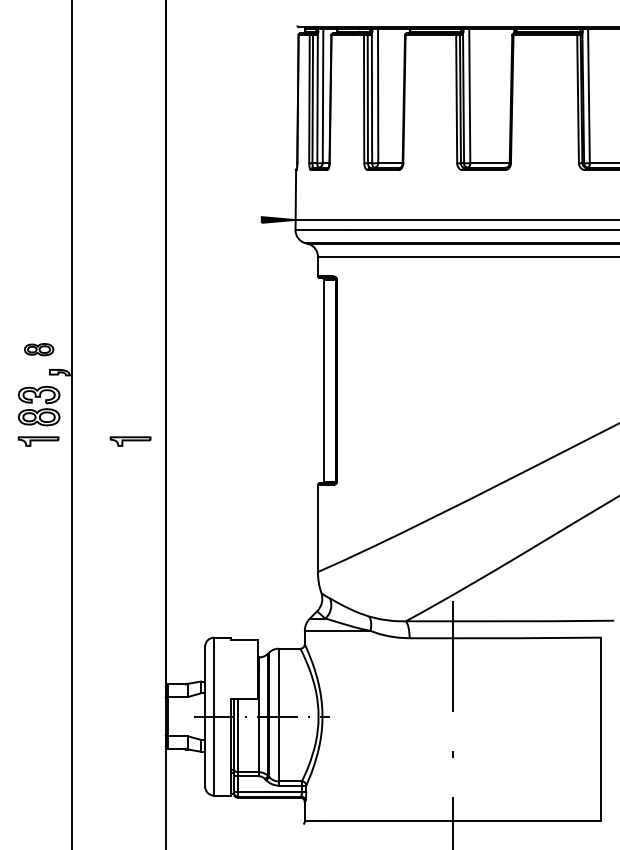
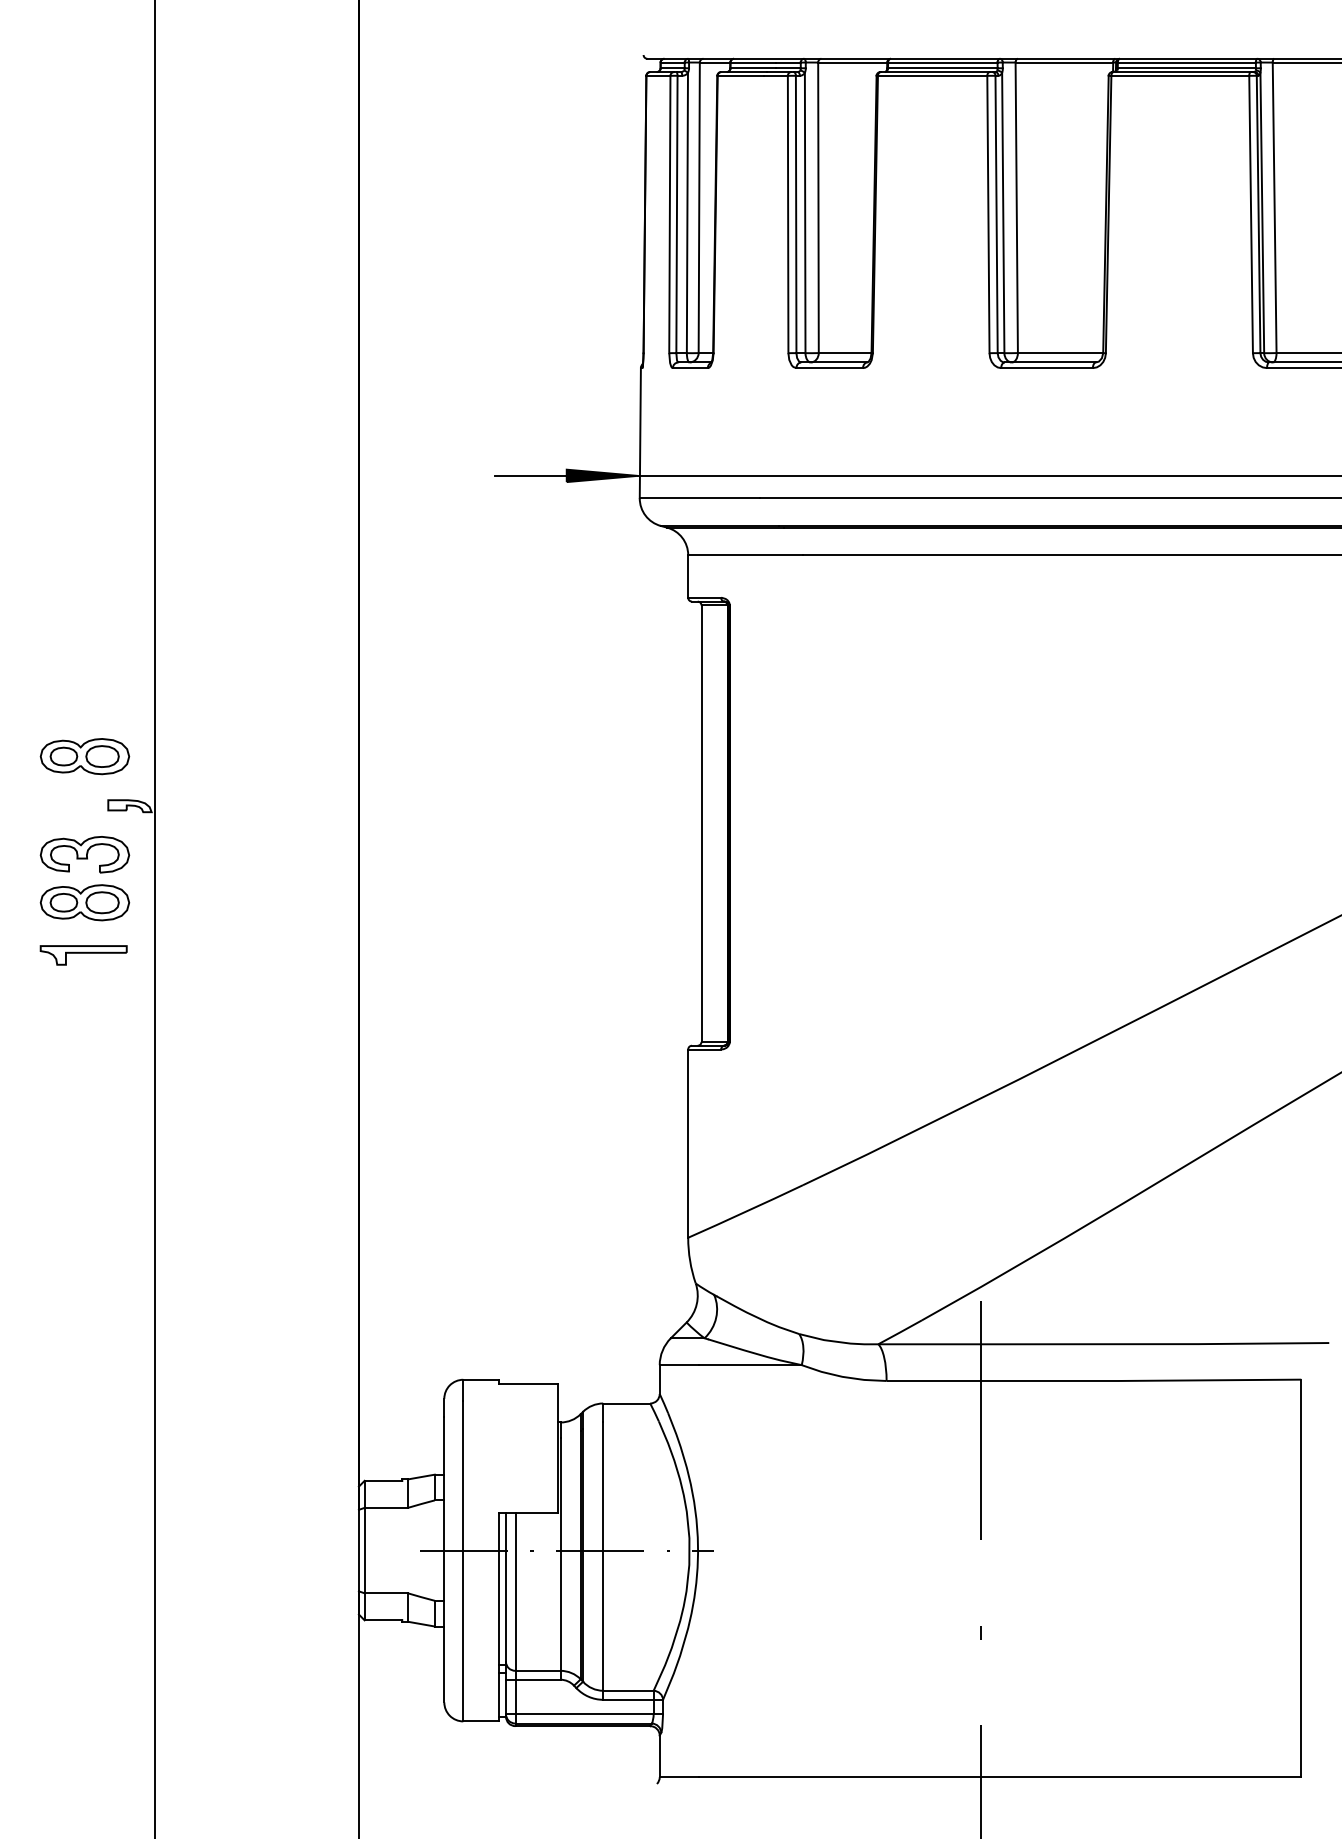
line: (244, 219) -> (529, 474), added
part: (38, 349) -> (83, 756), size x1.43
part: (130, 441) -> (282, 955), removed

